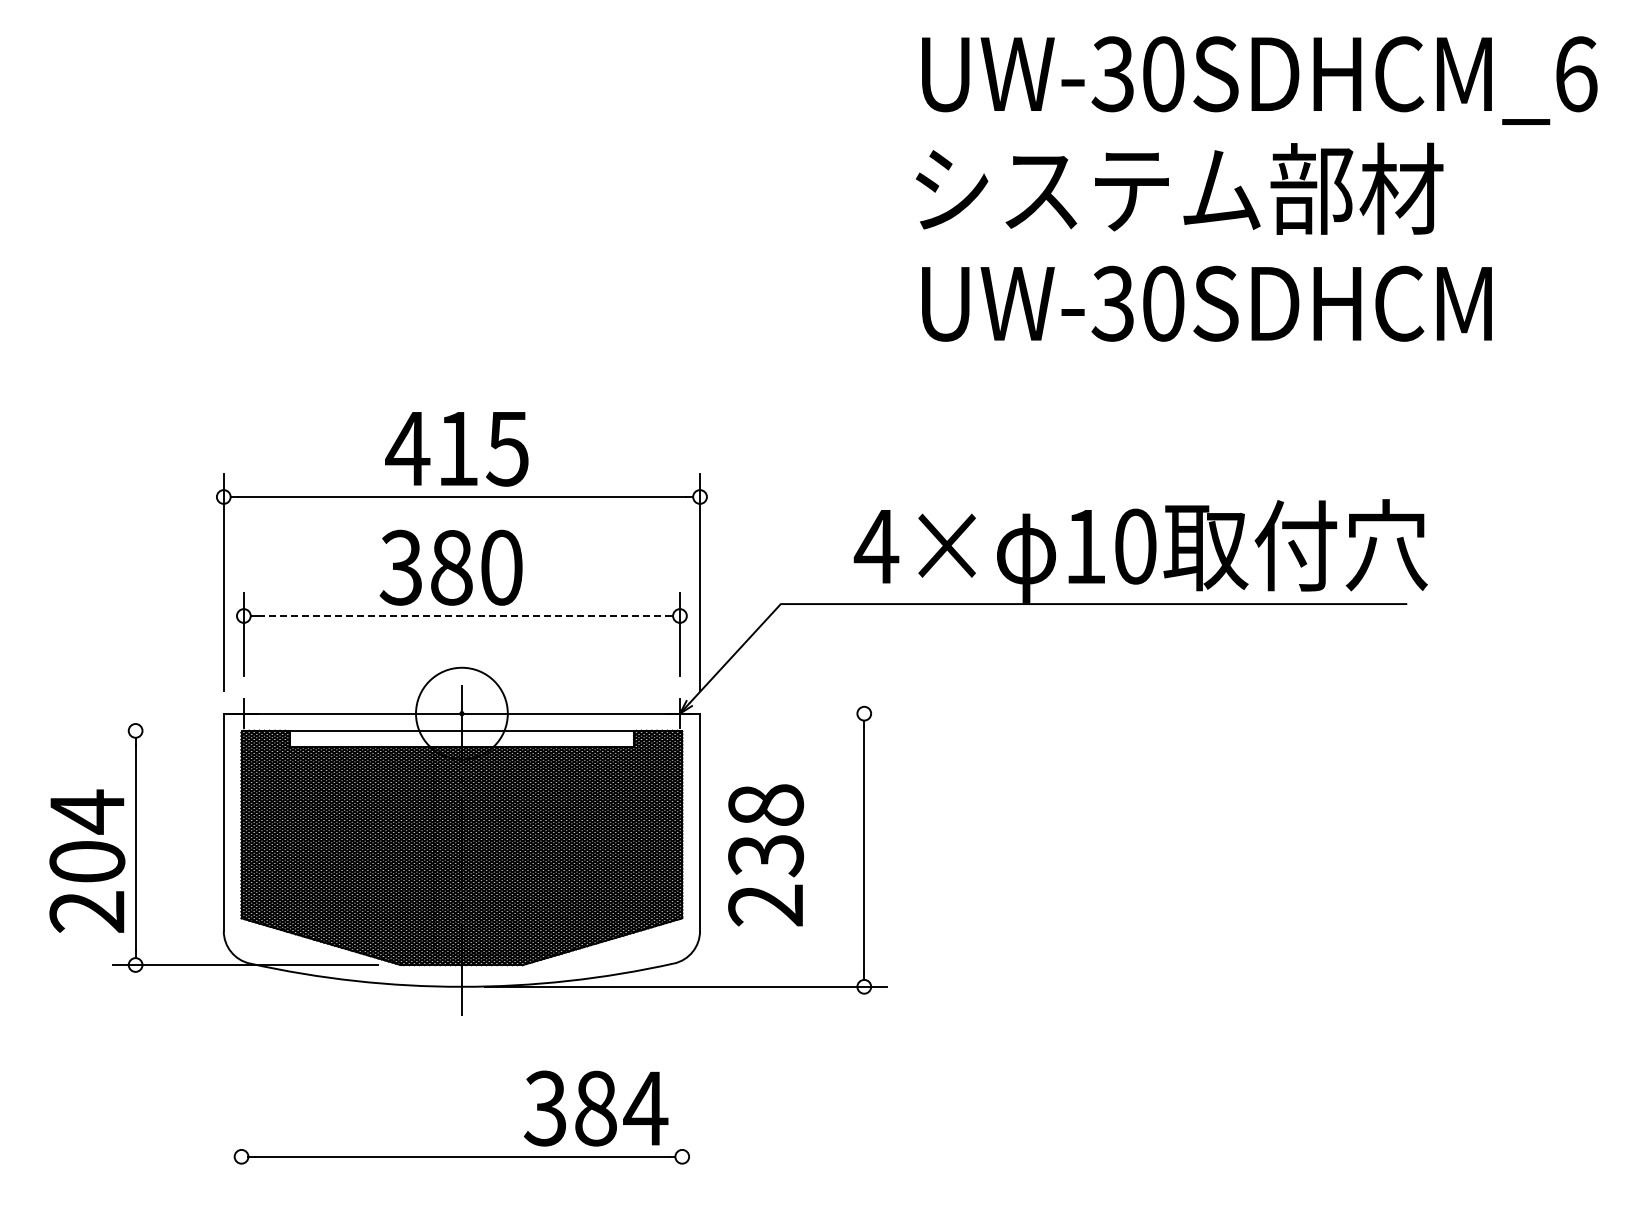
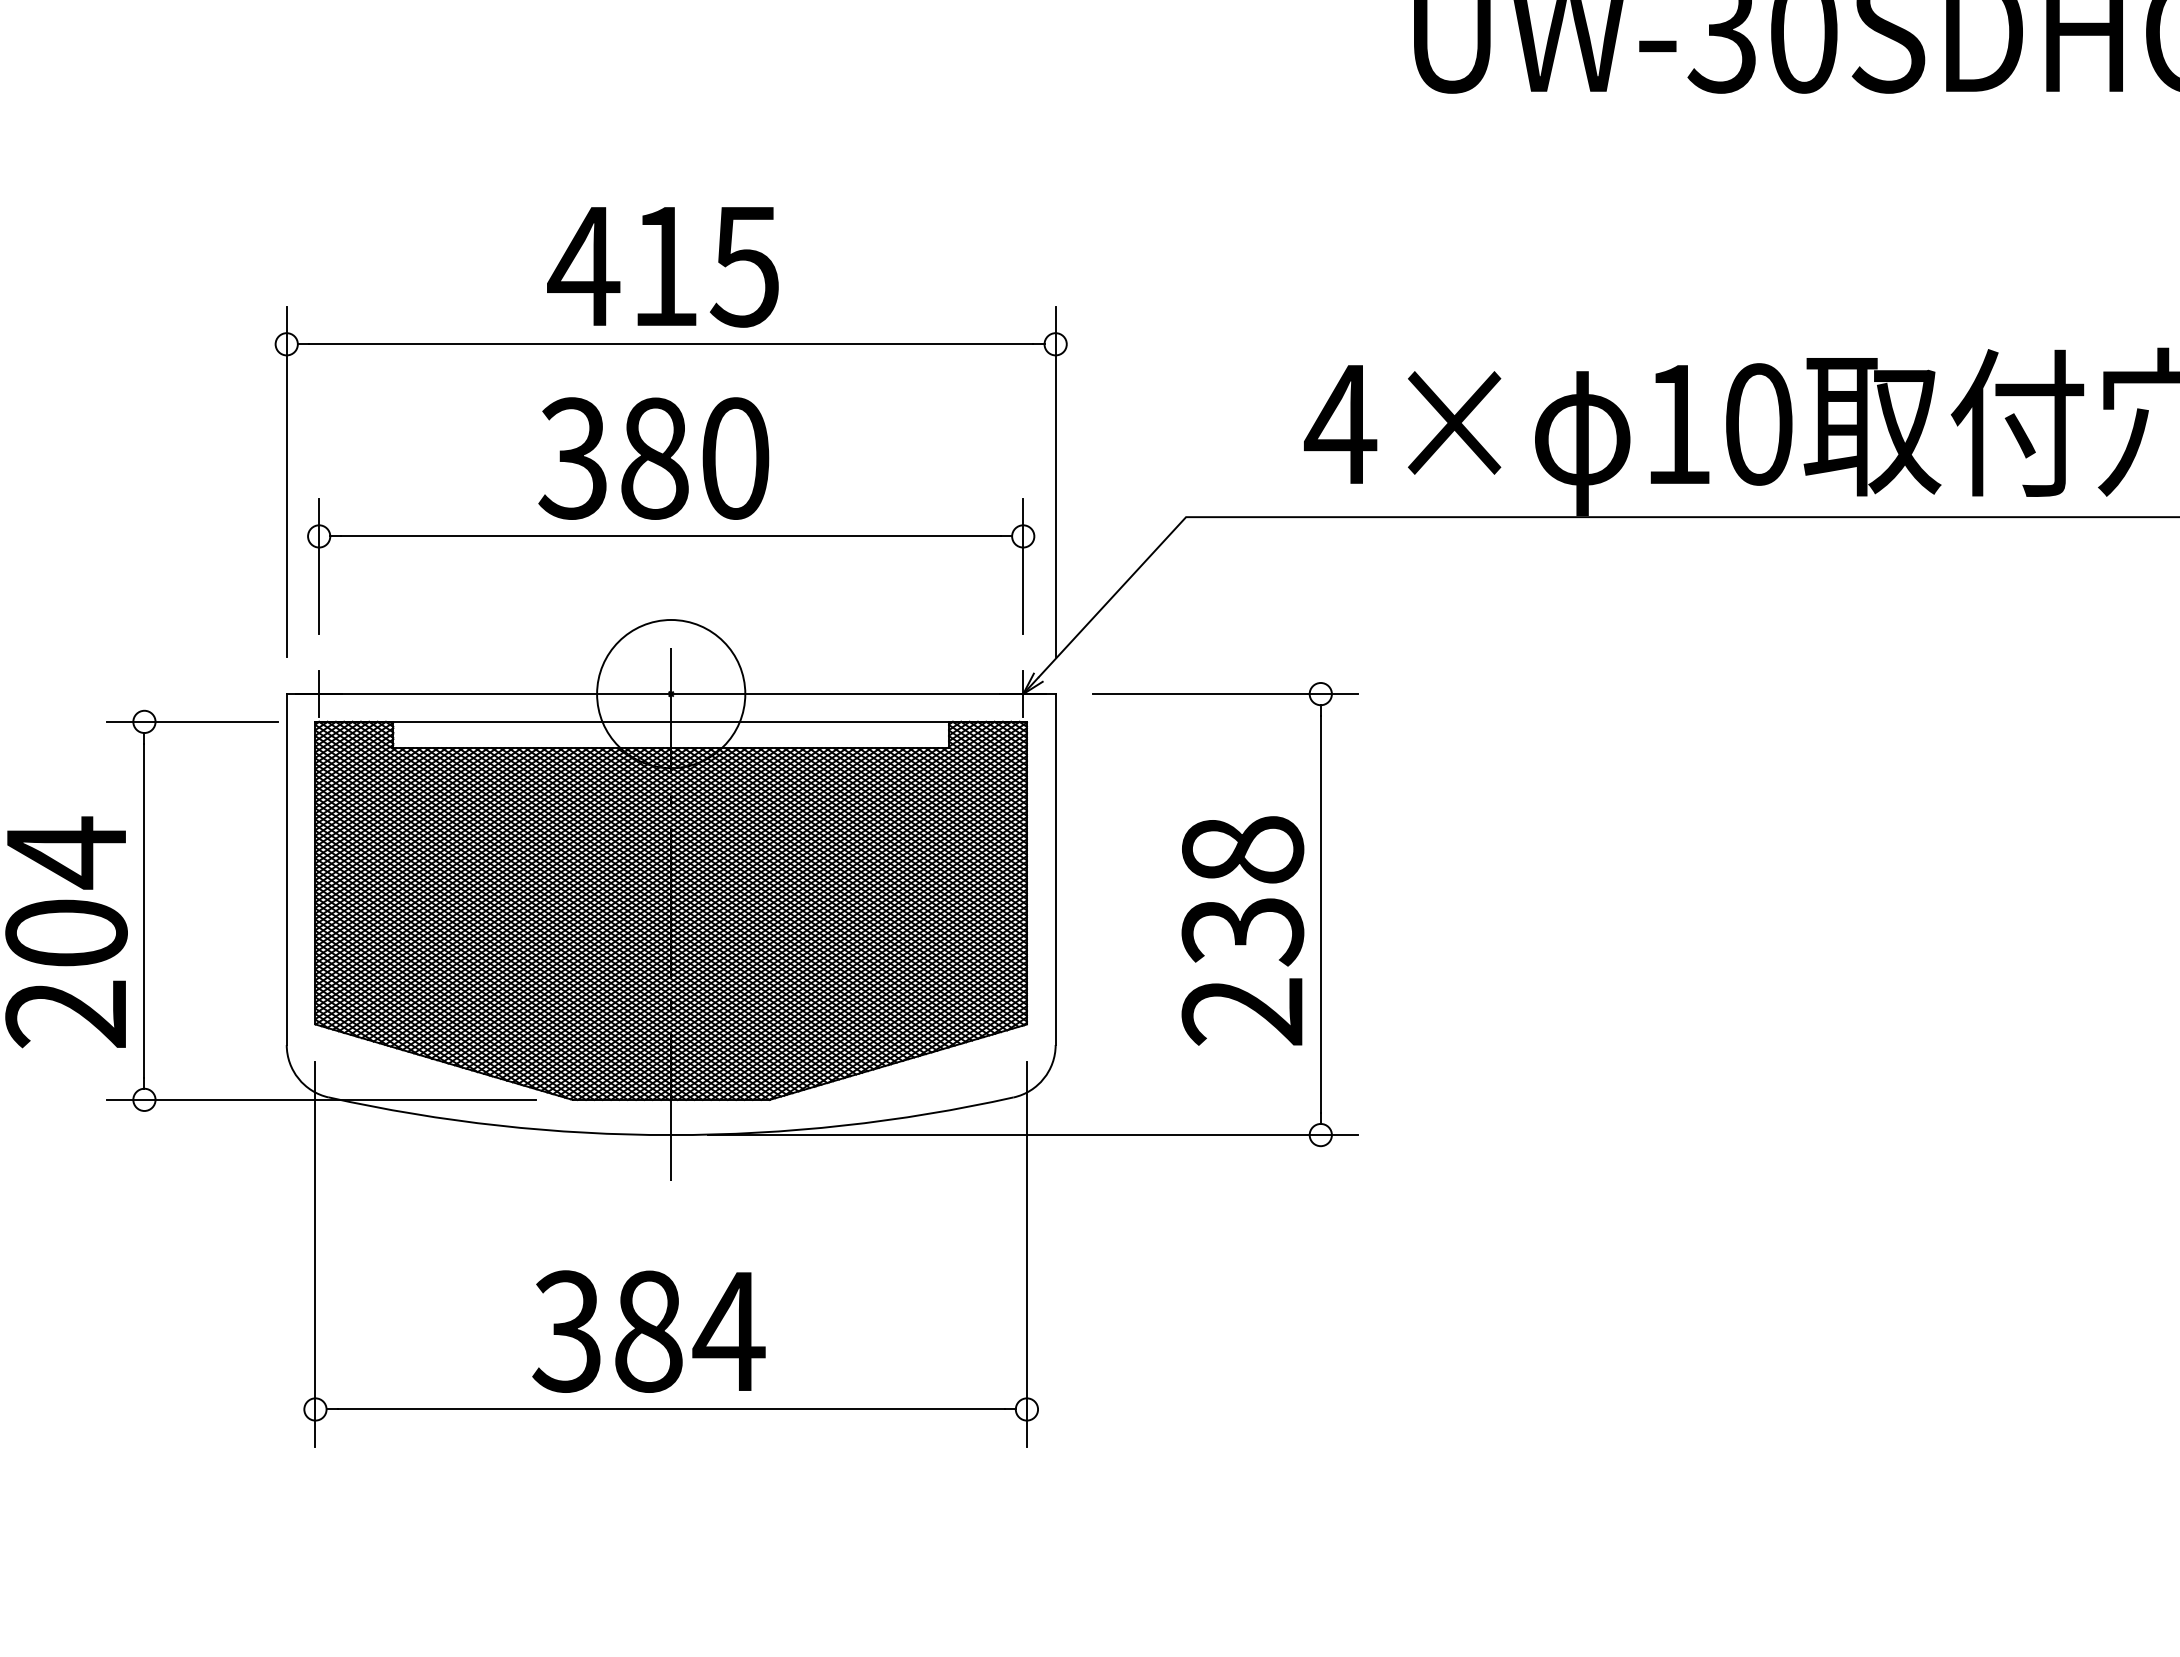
line: (462, 616) -> (672, 537), dashed -> solid
line: (805, 713) -> (1225, 693), added
line: (165, 730) -> (192, 721), added
text: (766, 855) -> (1243, 931), moved
line: (241, 1060) -> (315, 1254), added
line: (682, 1060) -> (1027, 1254), added
text: (596, 1108) -> (649, 1331), moved

